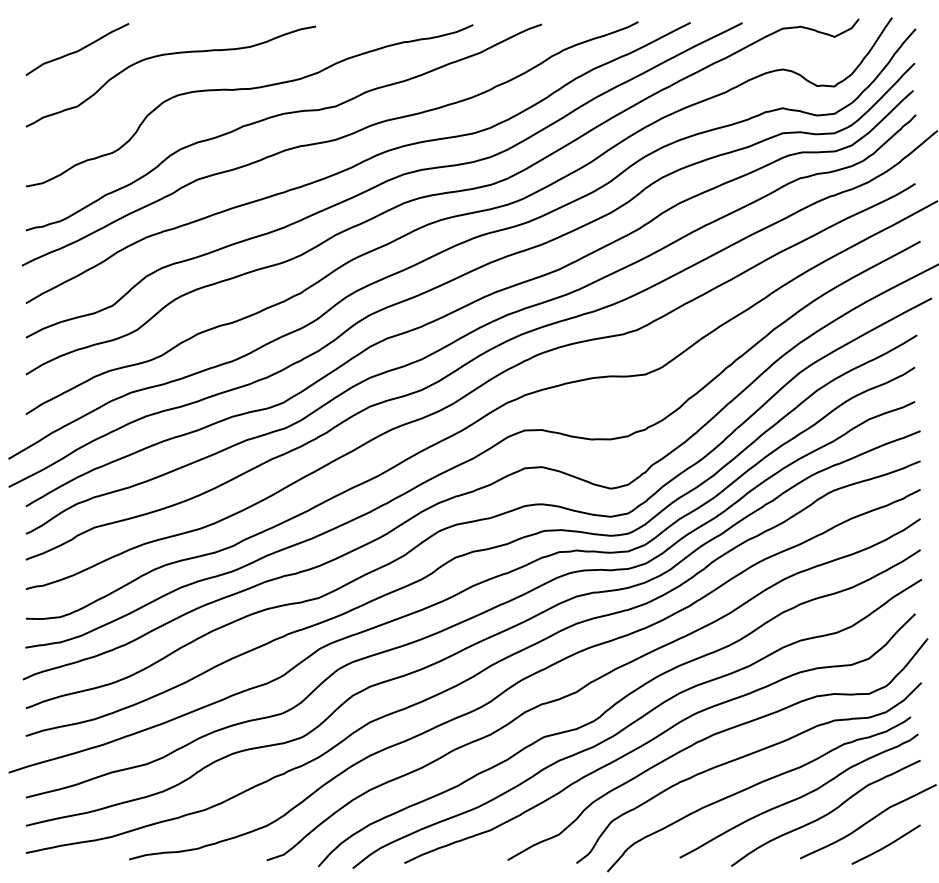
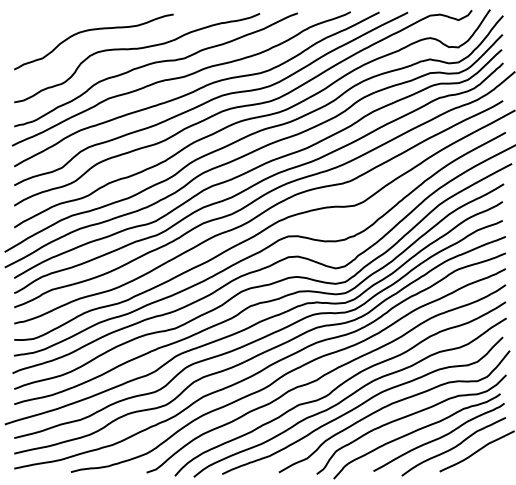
curve: (79, 48) -> (43, 26), removed
line: (887, 843) -> (487, 463), removed

